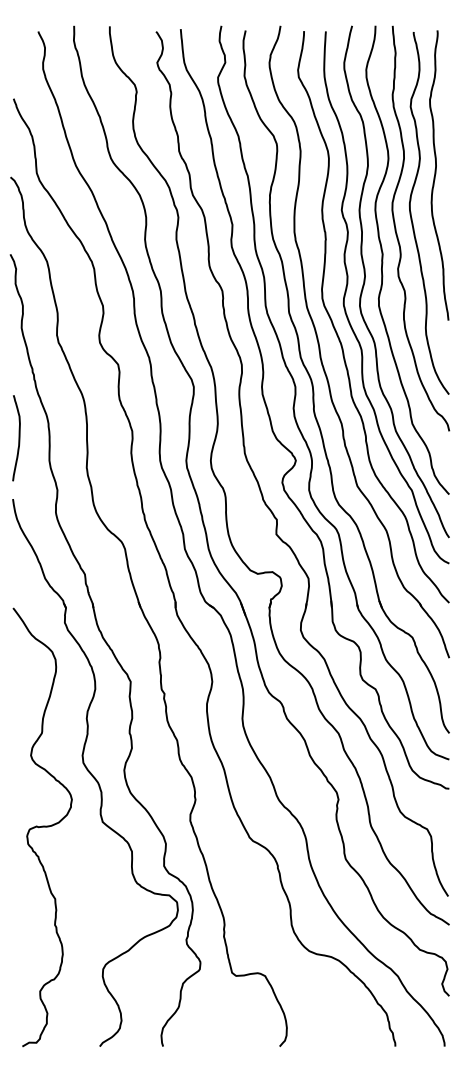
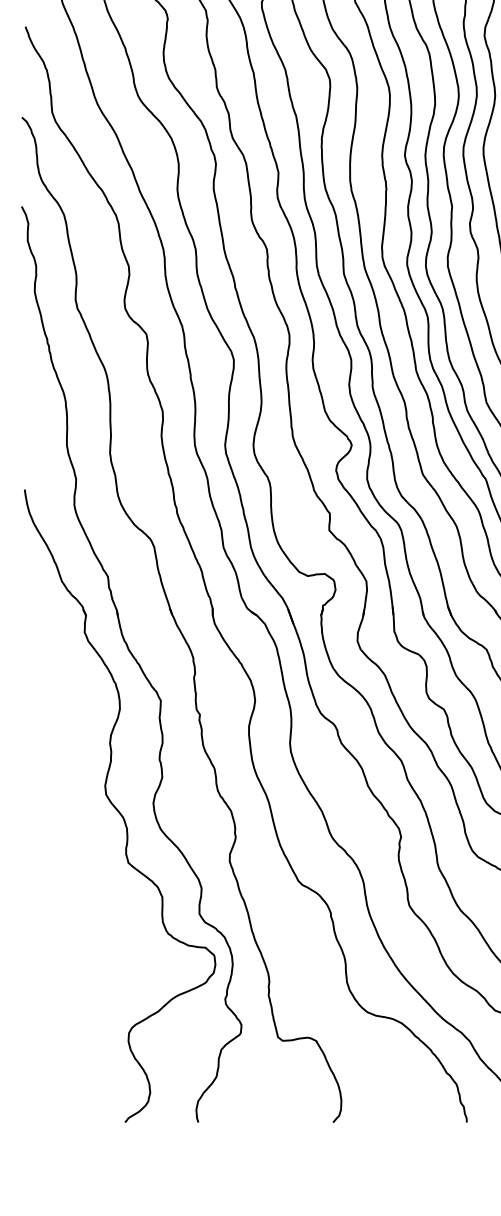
curve: (18, 438) -> (31, 419), removed
curve: (42, 827) -> (58, 869), removed

